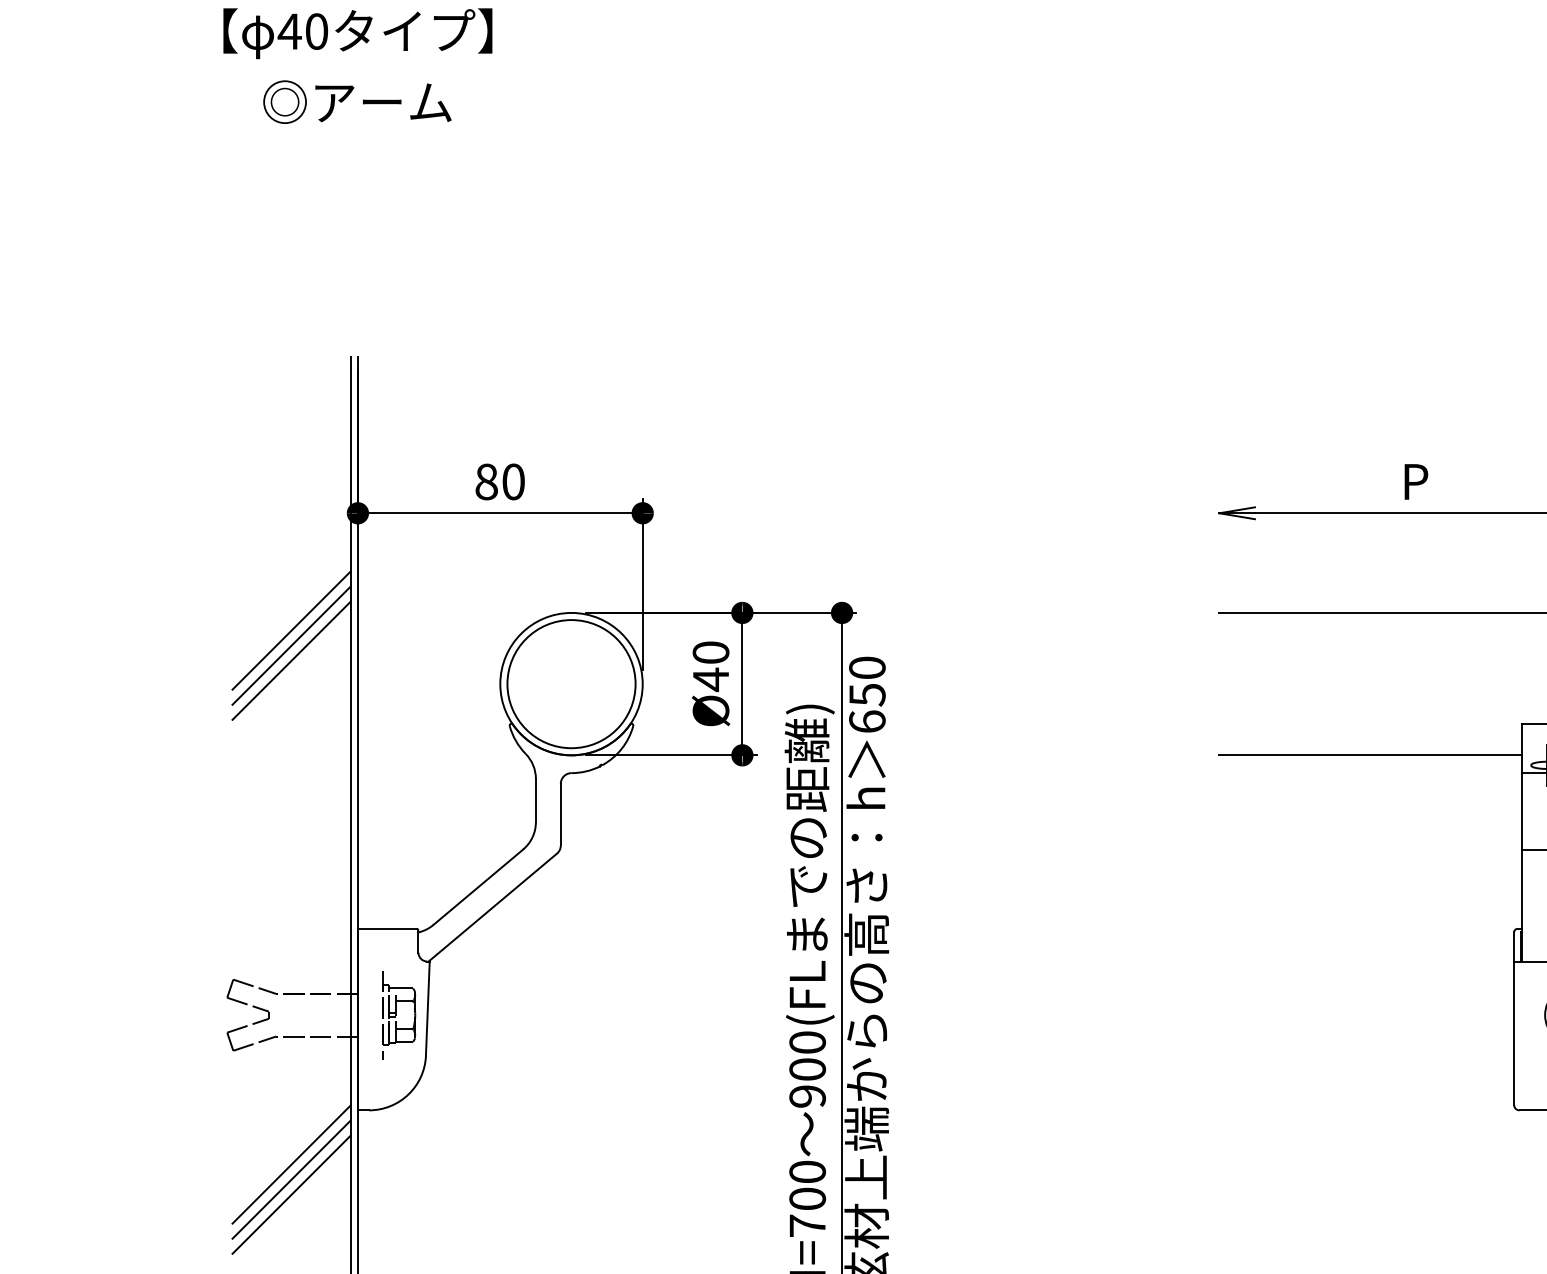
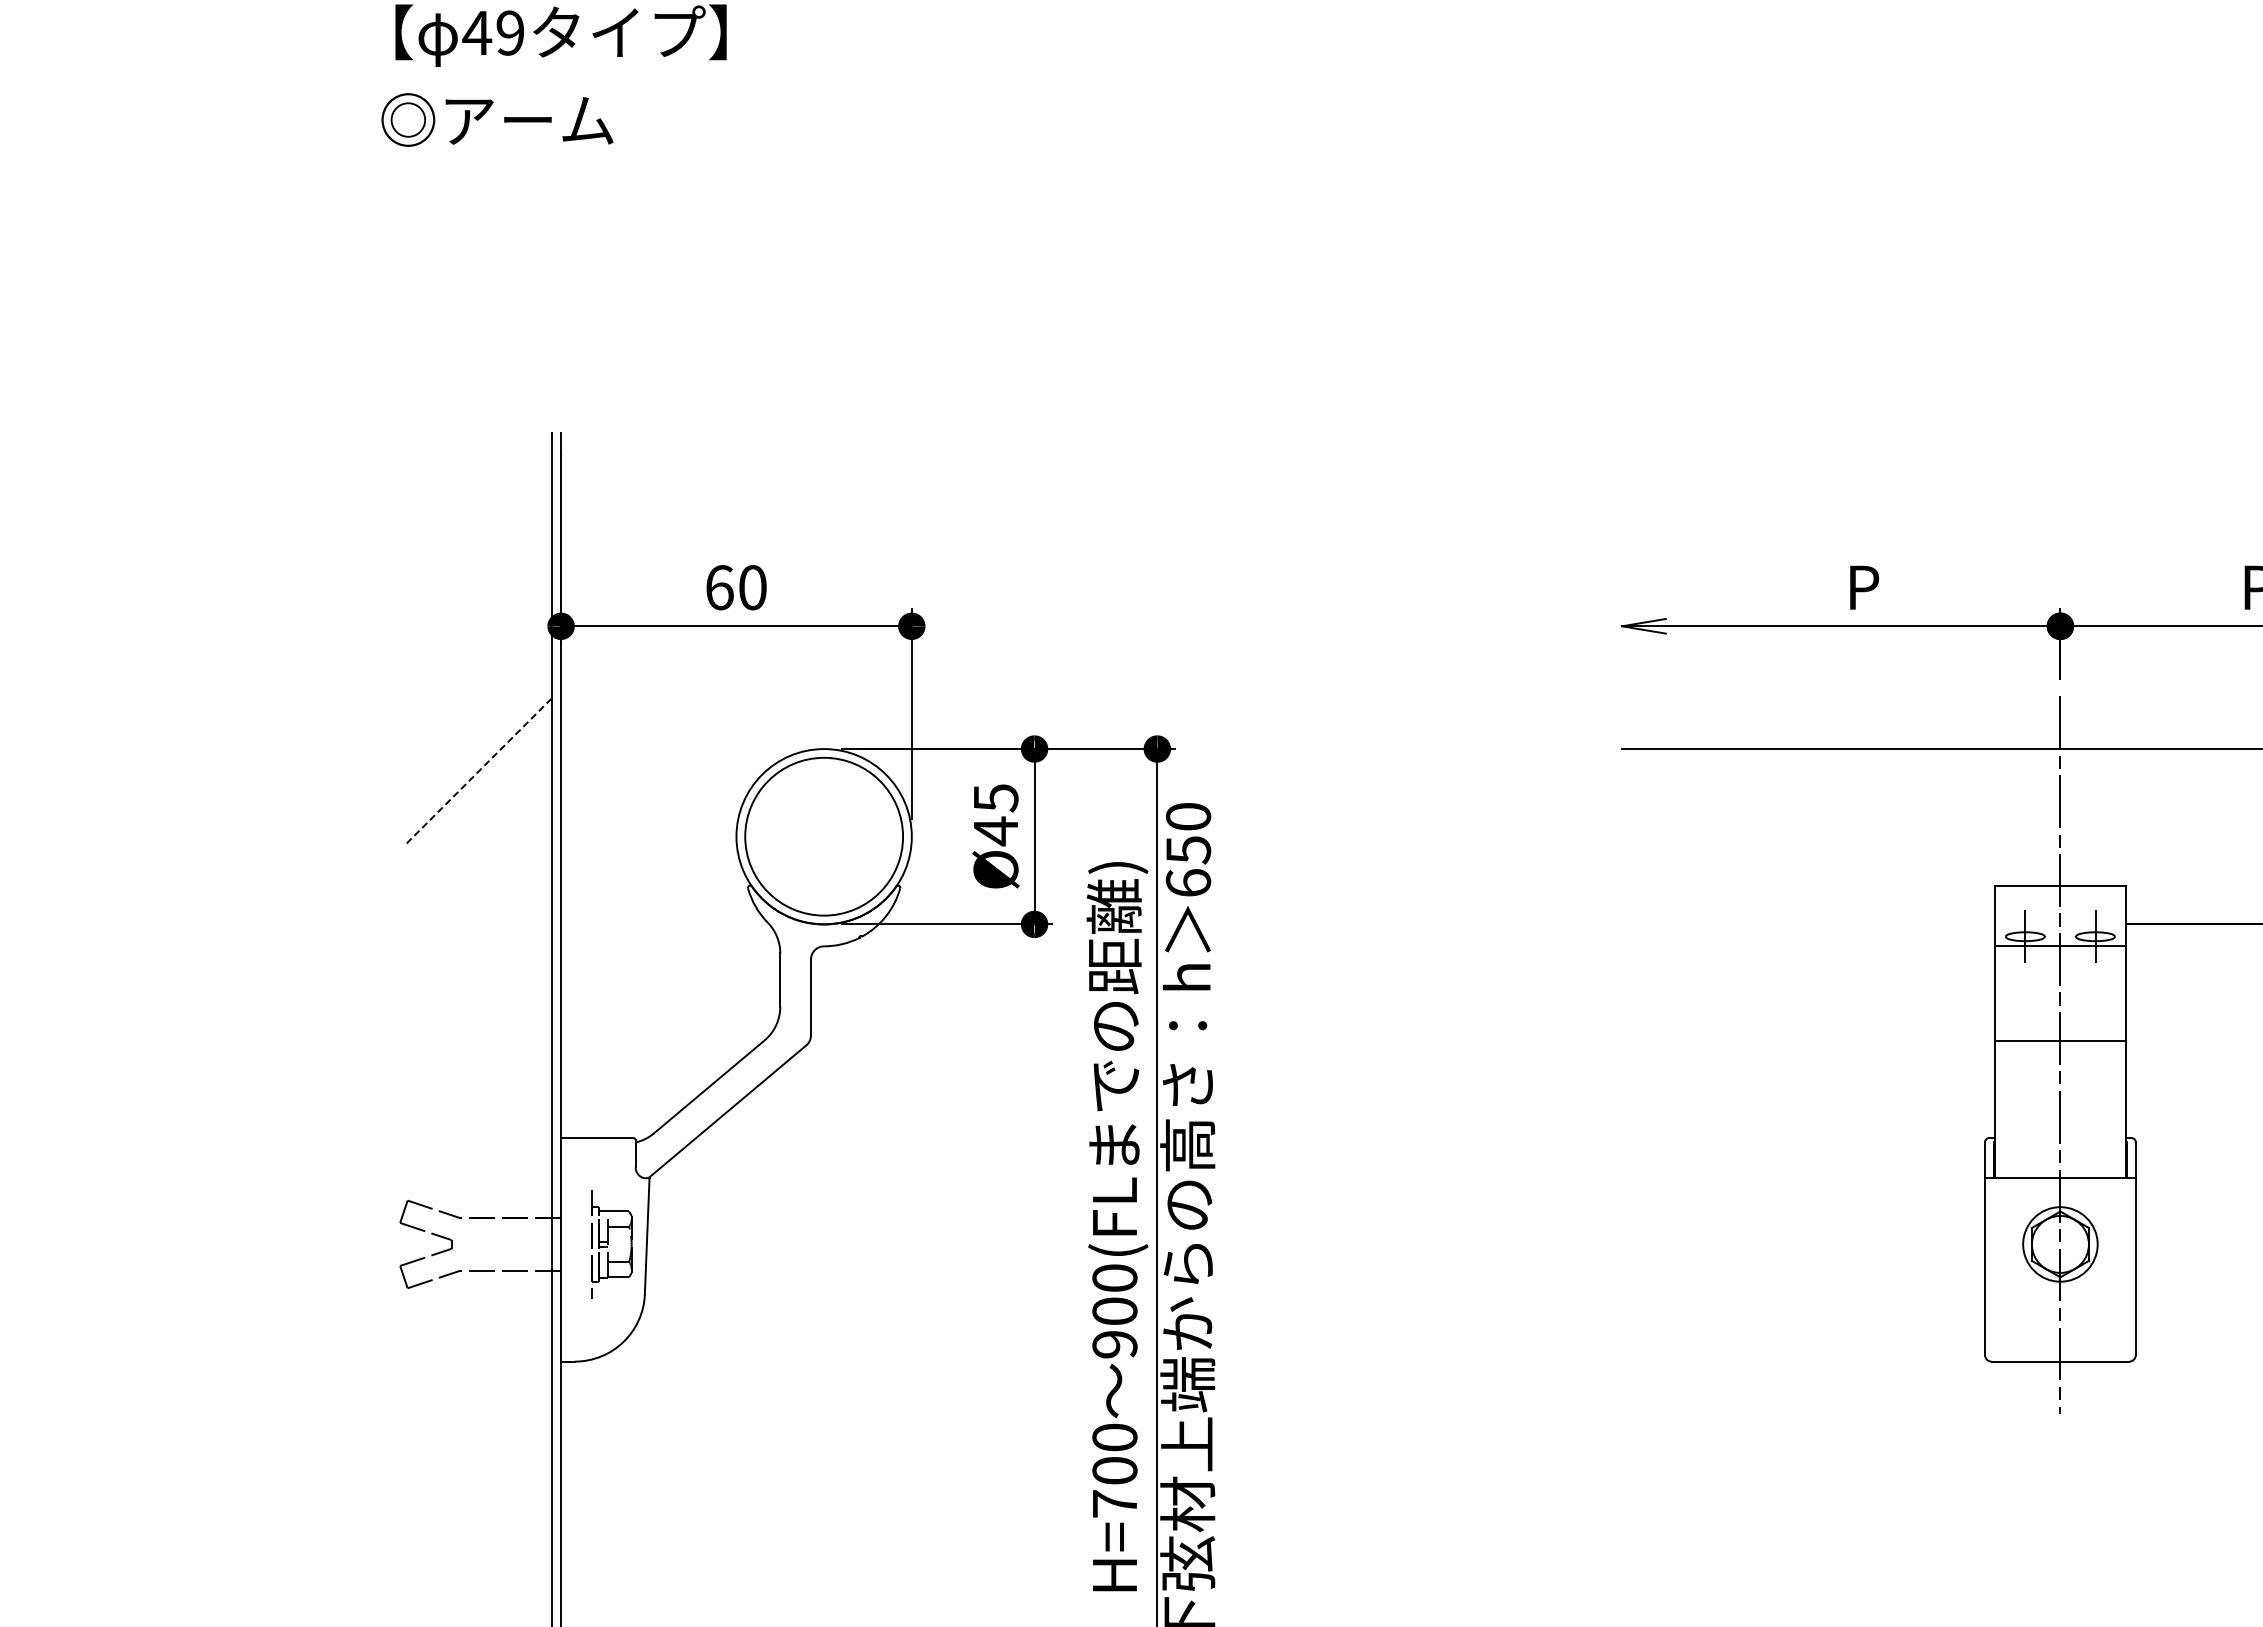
text: (316, 31) -> (510, 32), 40 -> 49
text: (357, 101) -> (497, 119), moved
text: (486, 481) -> (719, 587), 80 -> 60
line: (291, 630) -> (479, 770), solid -> dashed
line: (291, 645) -> (479, 789), removed
text: (710, 653) -> (995, 798), Ø40 -> Ø45
line: (291, 660) -> (479, 807), removed
line: (1370, 755) -> (1808, 924), removed
line: (291, 1164) -> (479, 1428), removed
line: (291, 1179) -> (479, 1446), removed
line: (291, 1194) -> (479, 1465), removed

